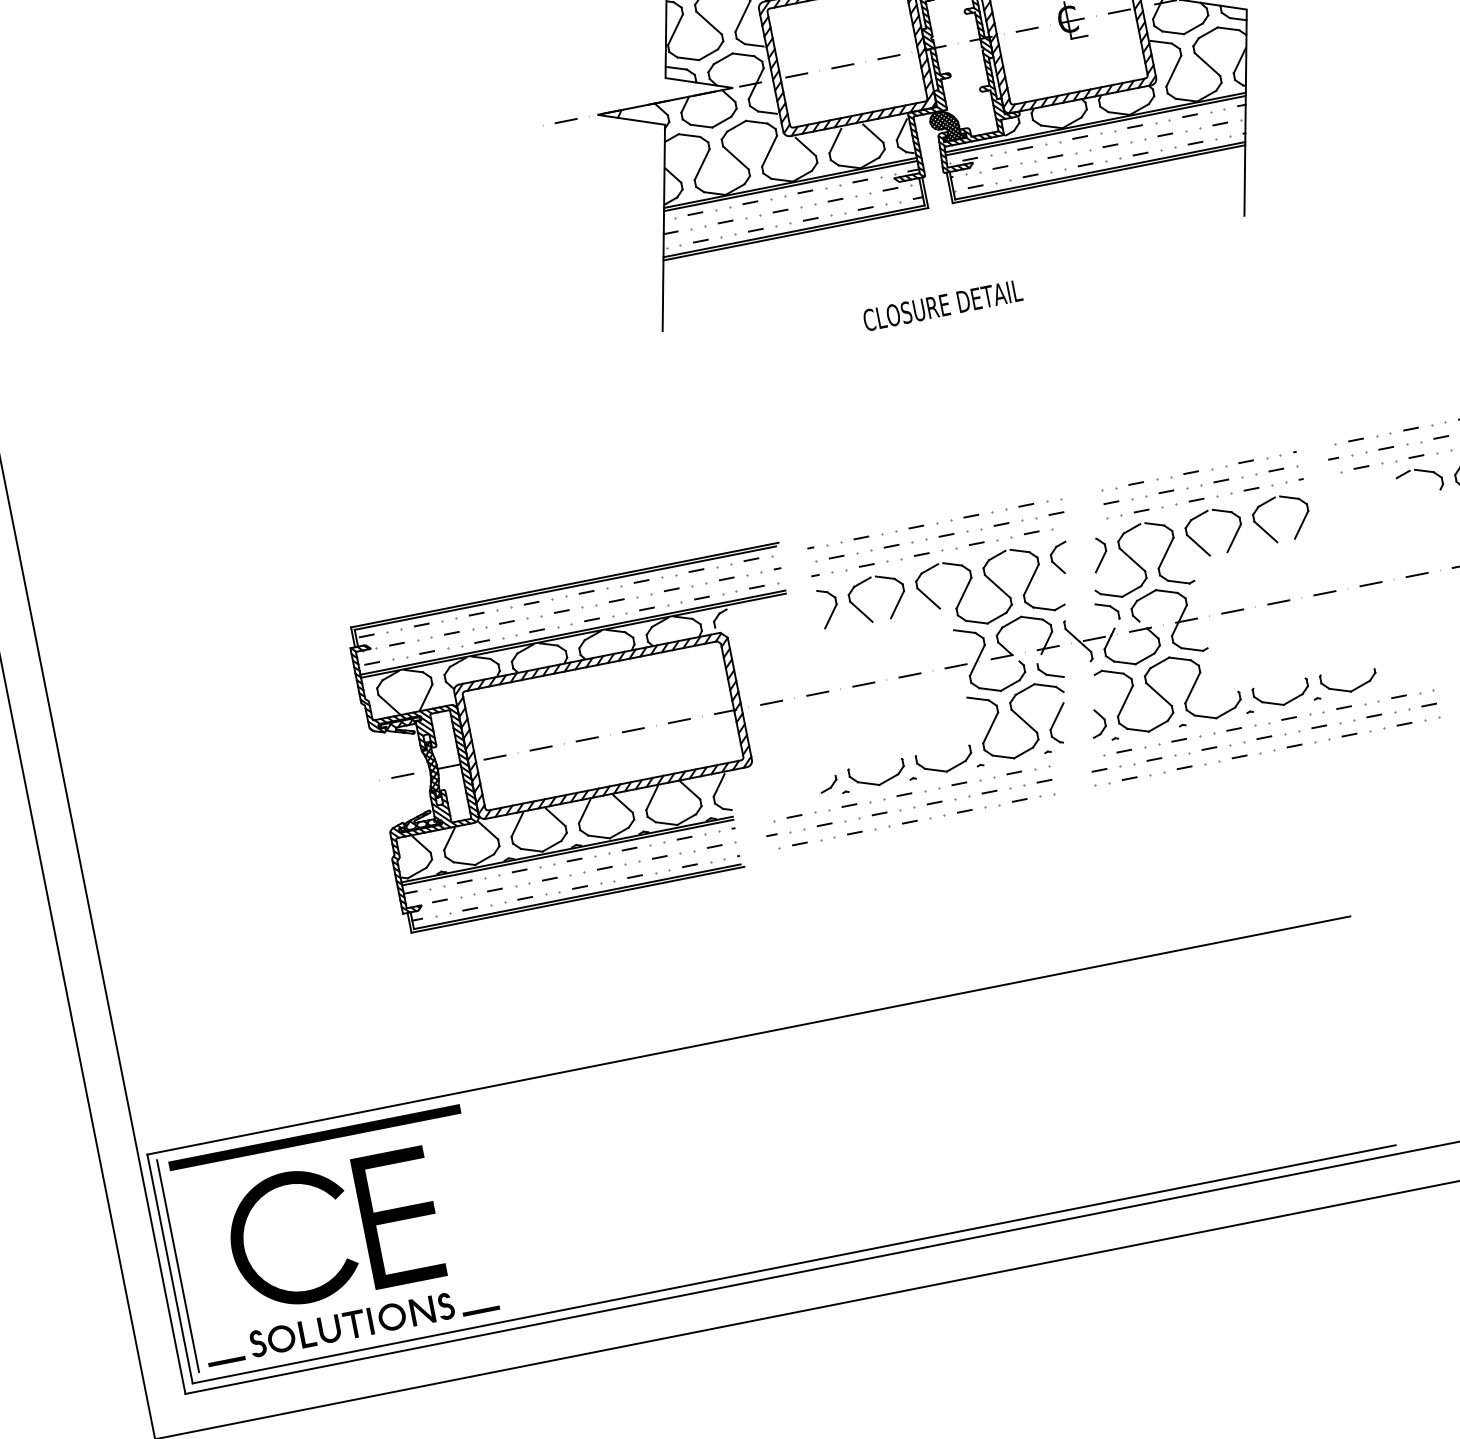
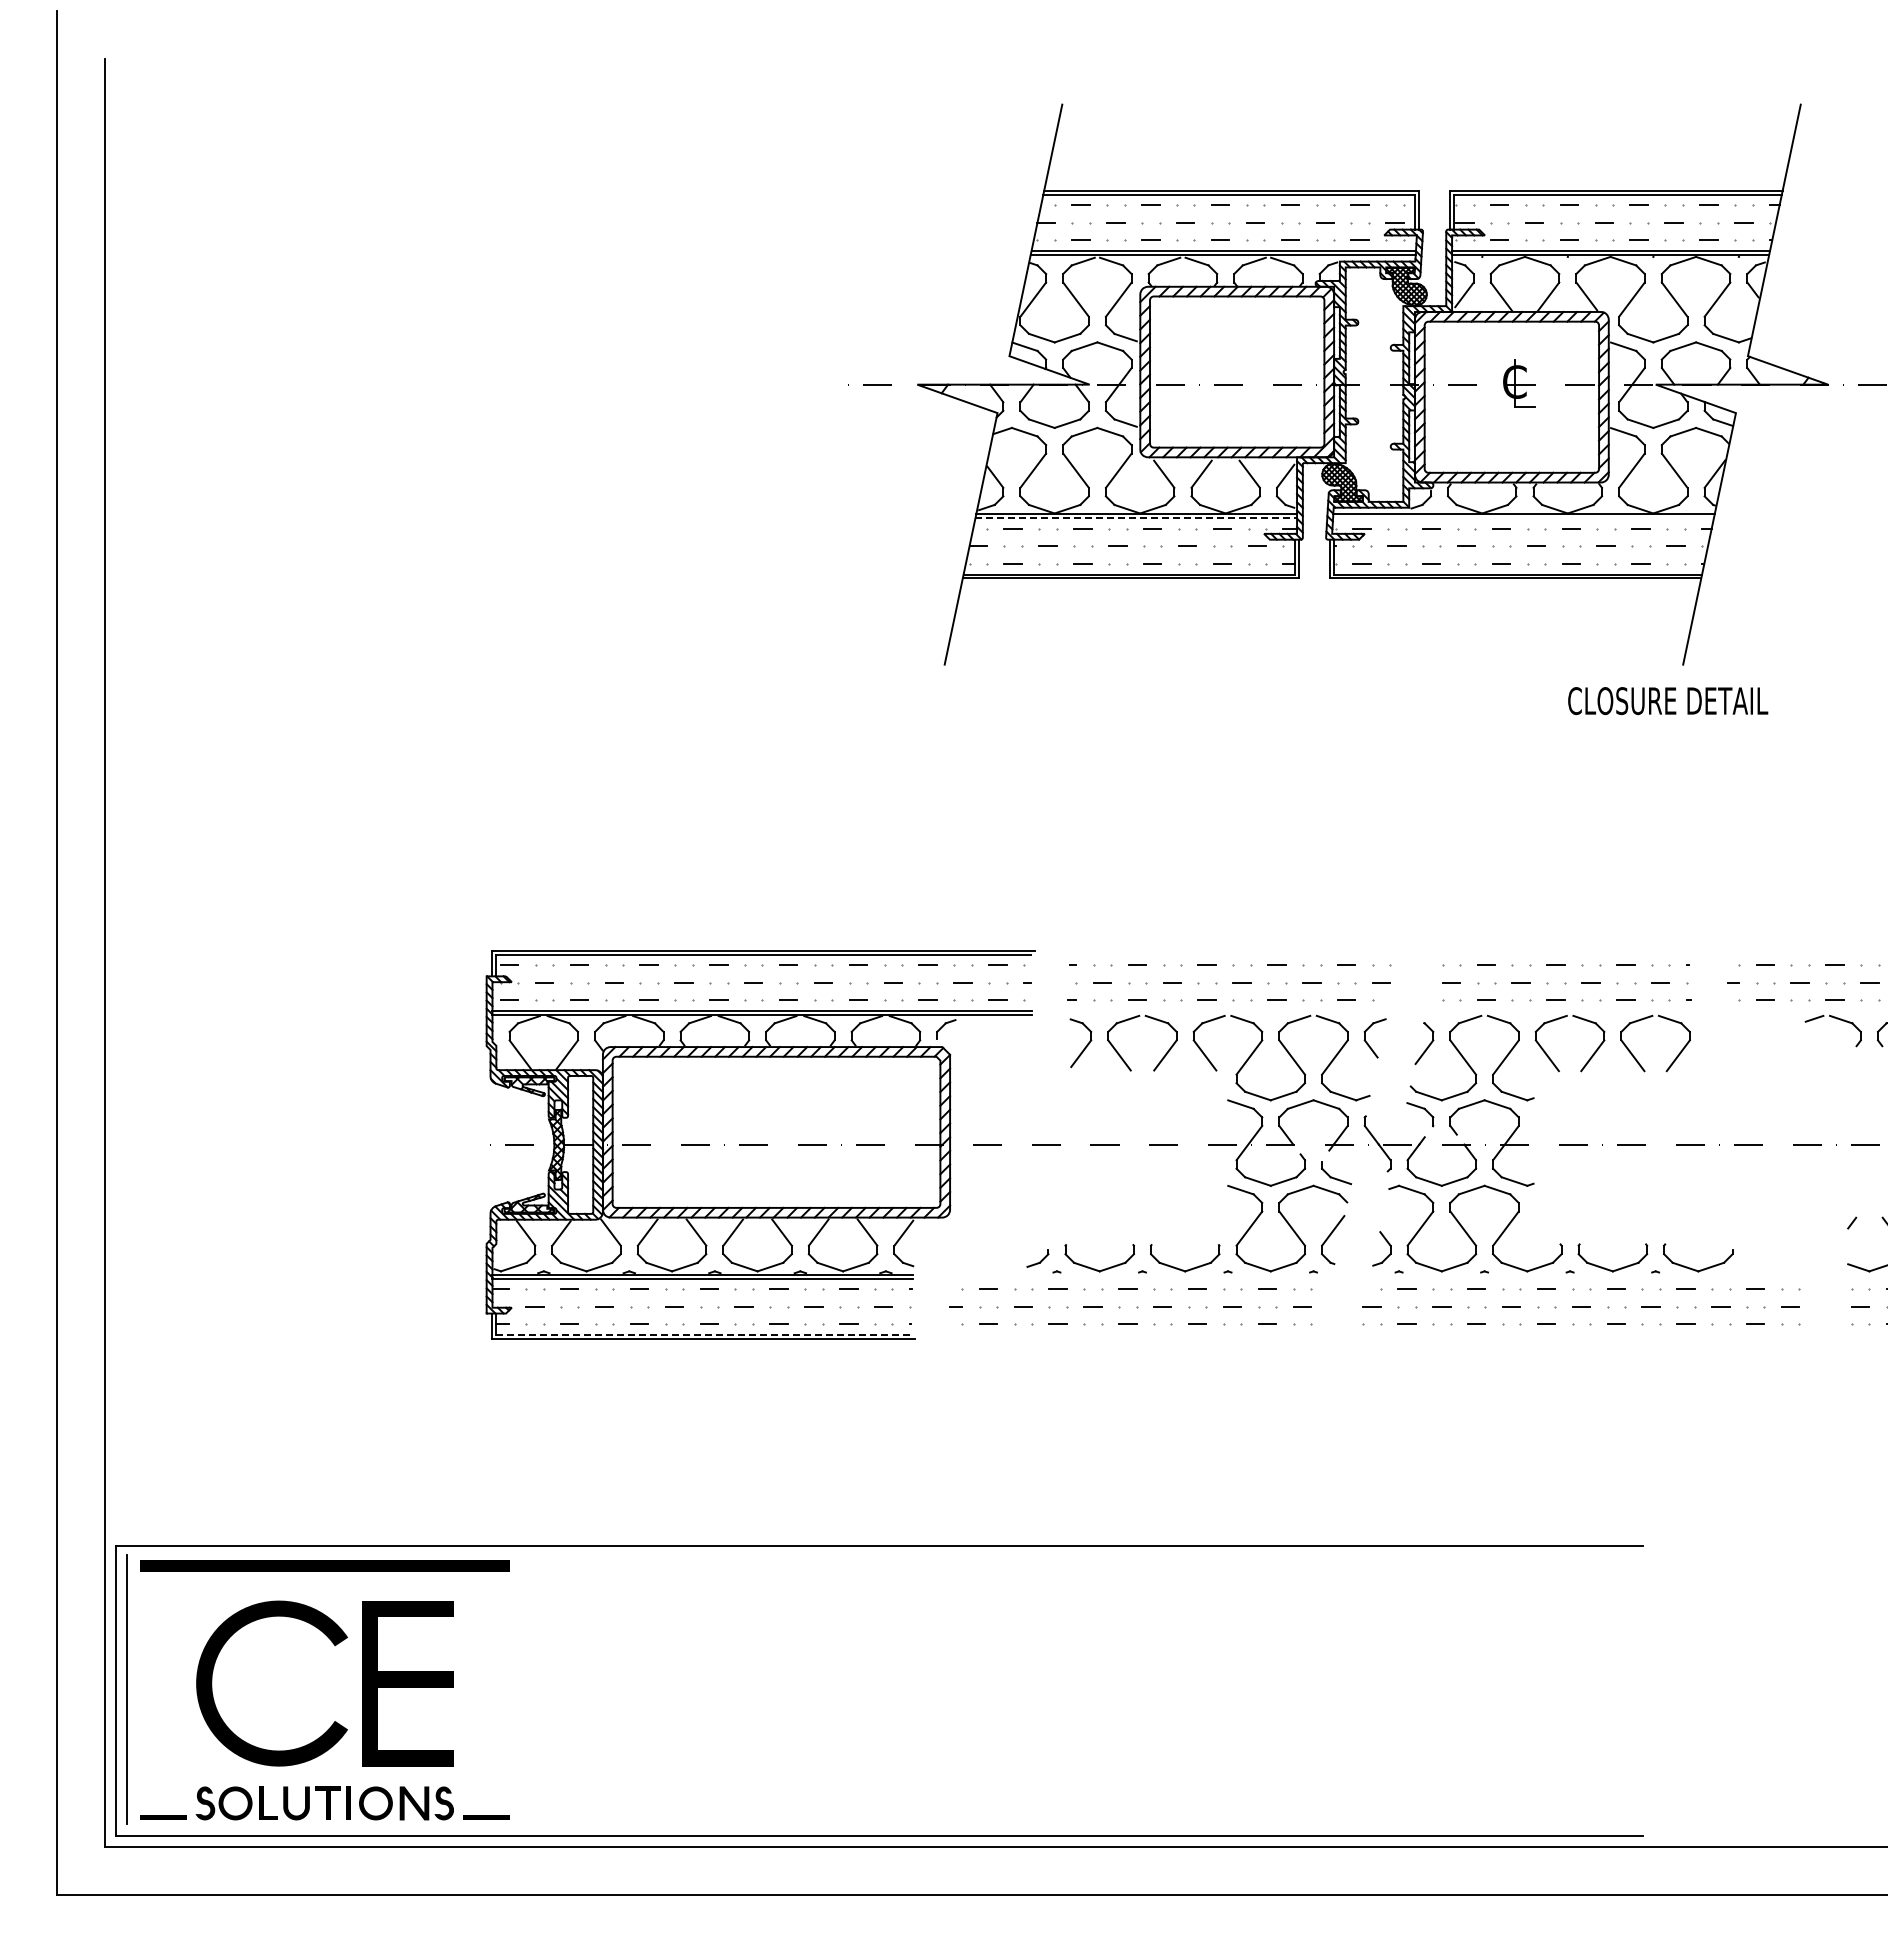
line: (1095, 125) -> (1523, 518), removed
line: (790, 186) -> (1136, 518), solid -> dashed
text: (943, 305) -> (1668, 701), moved
line: (577, 896) -> (704, 1334), solid -> dashed

